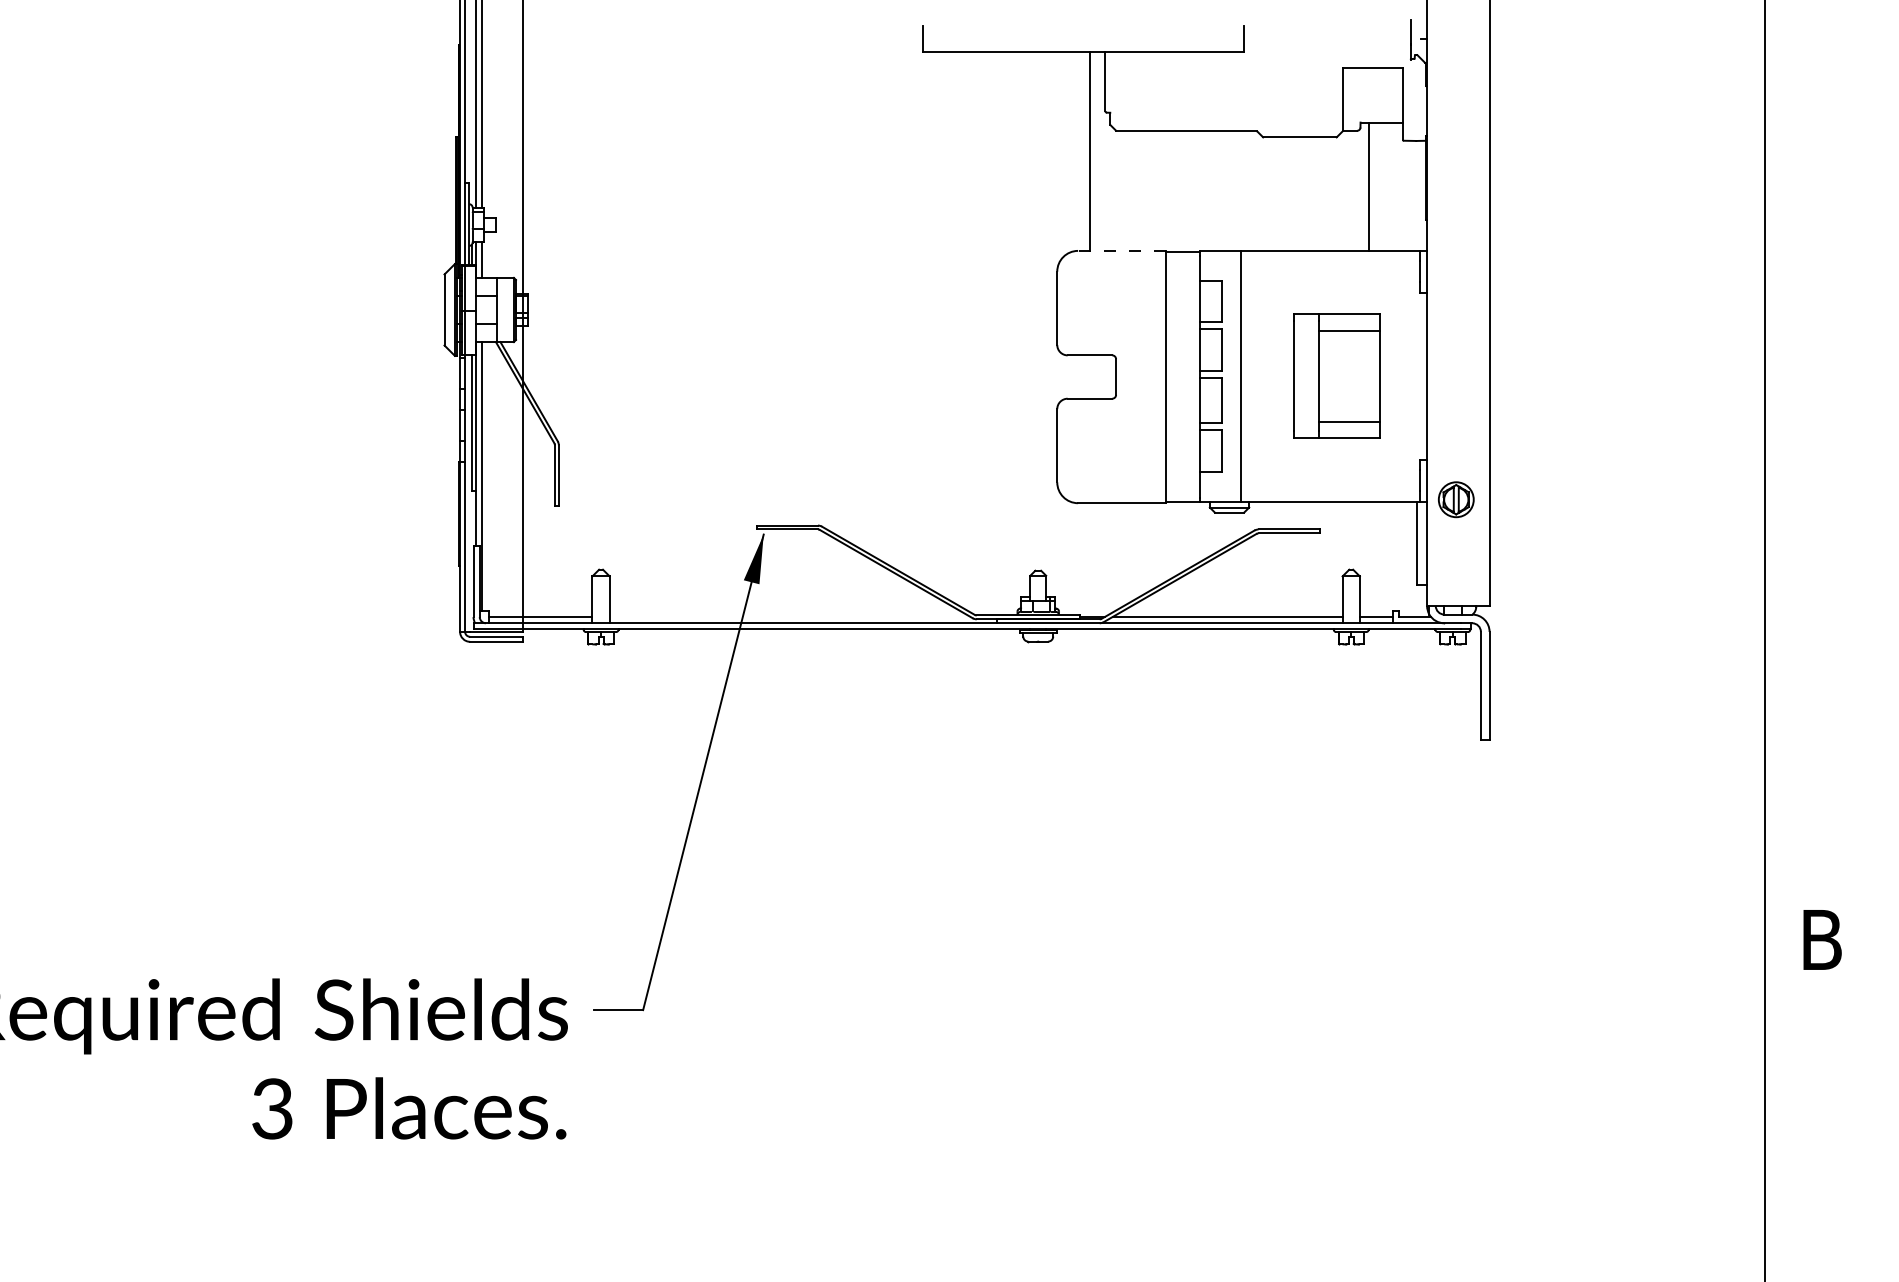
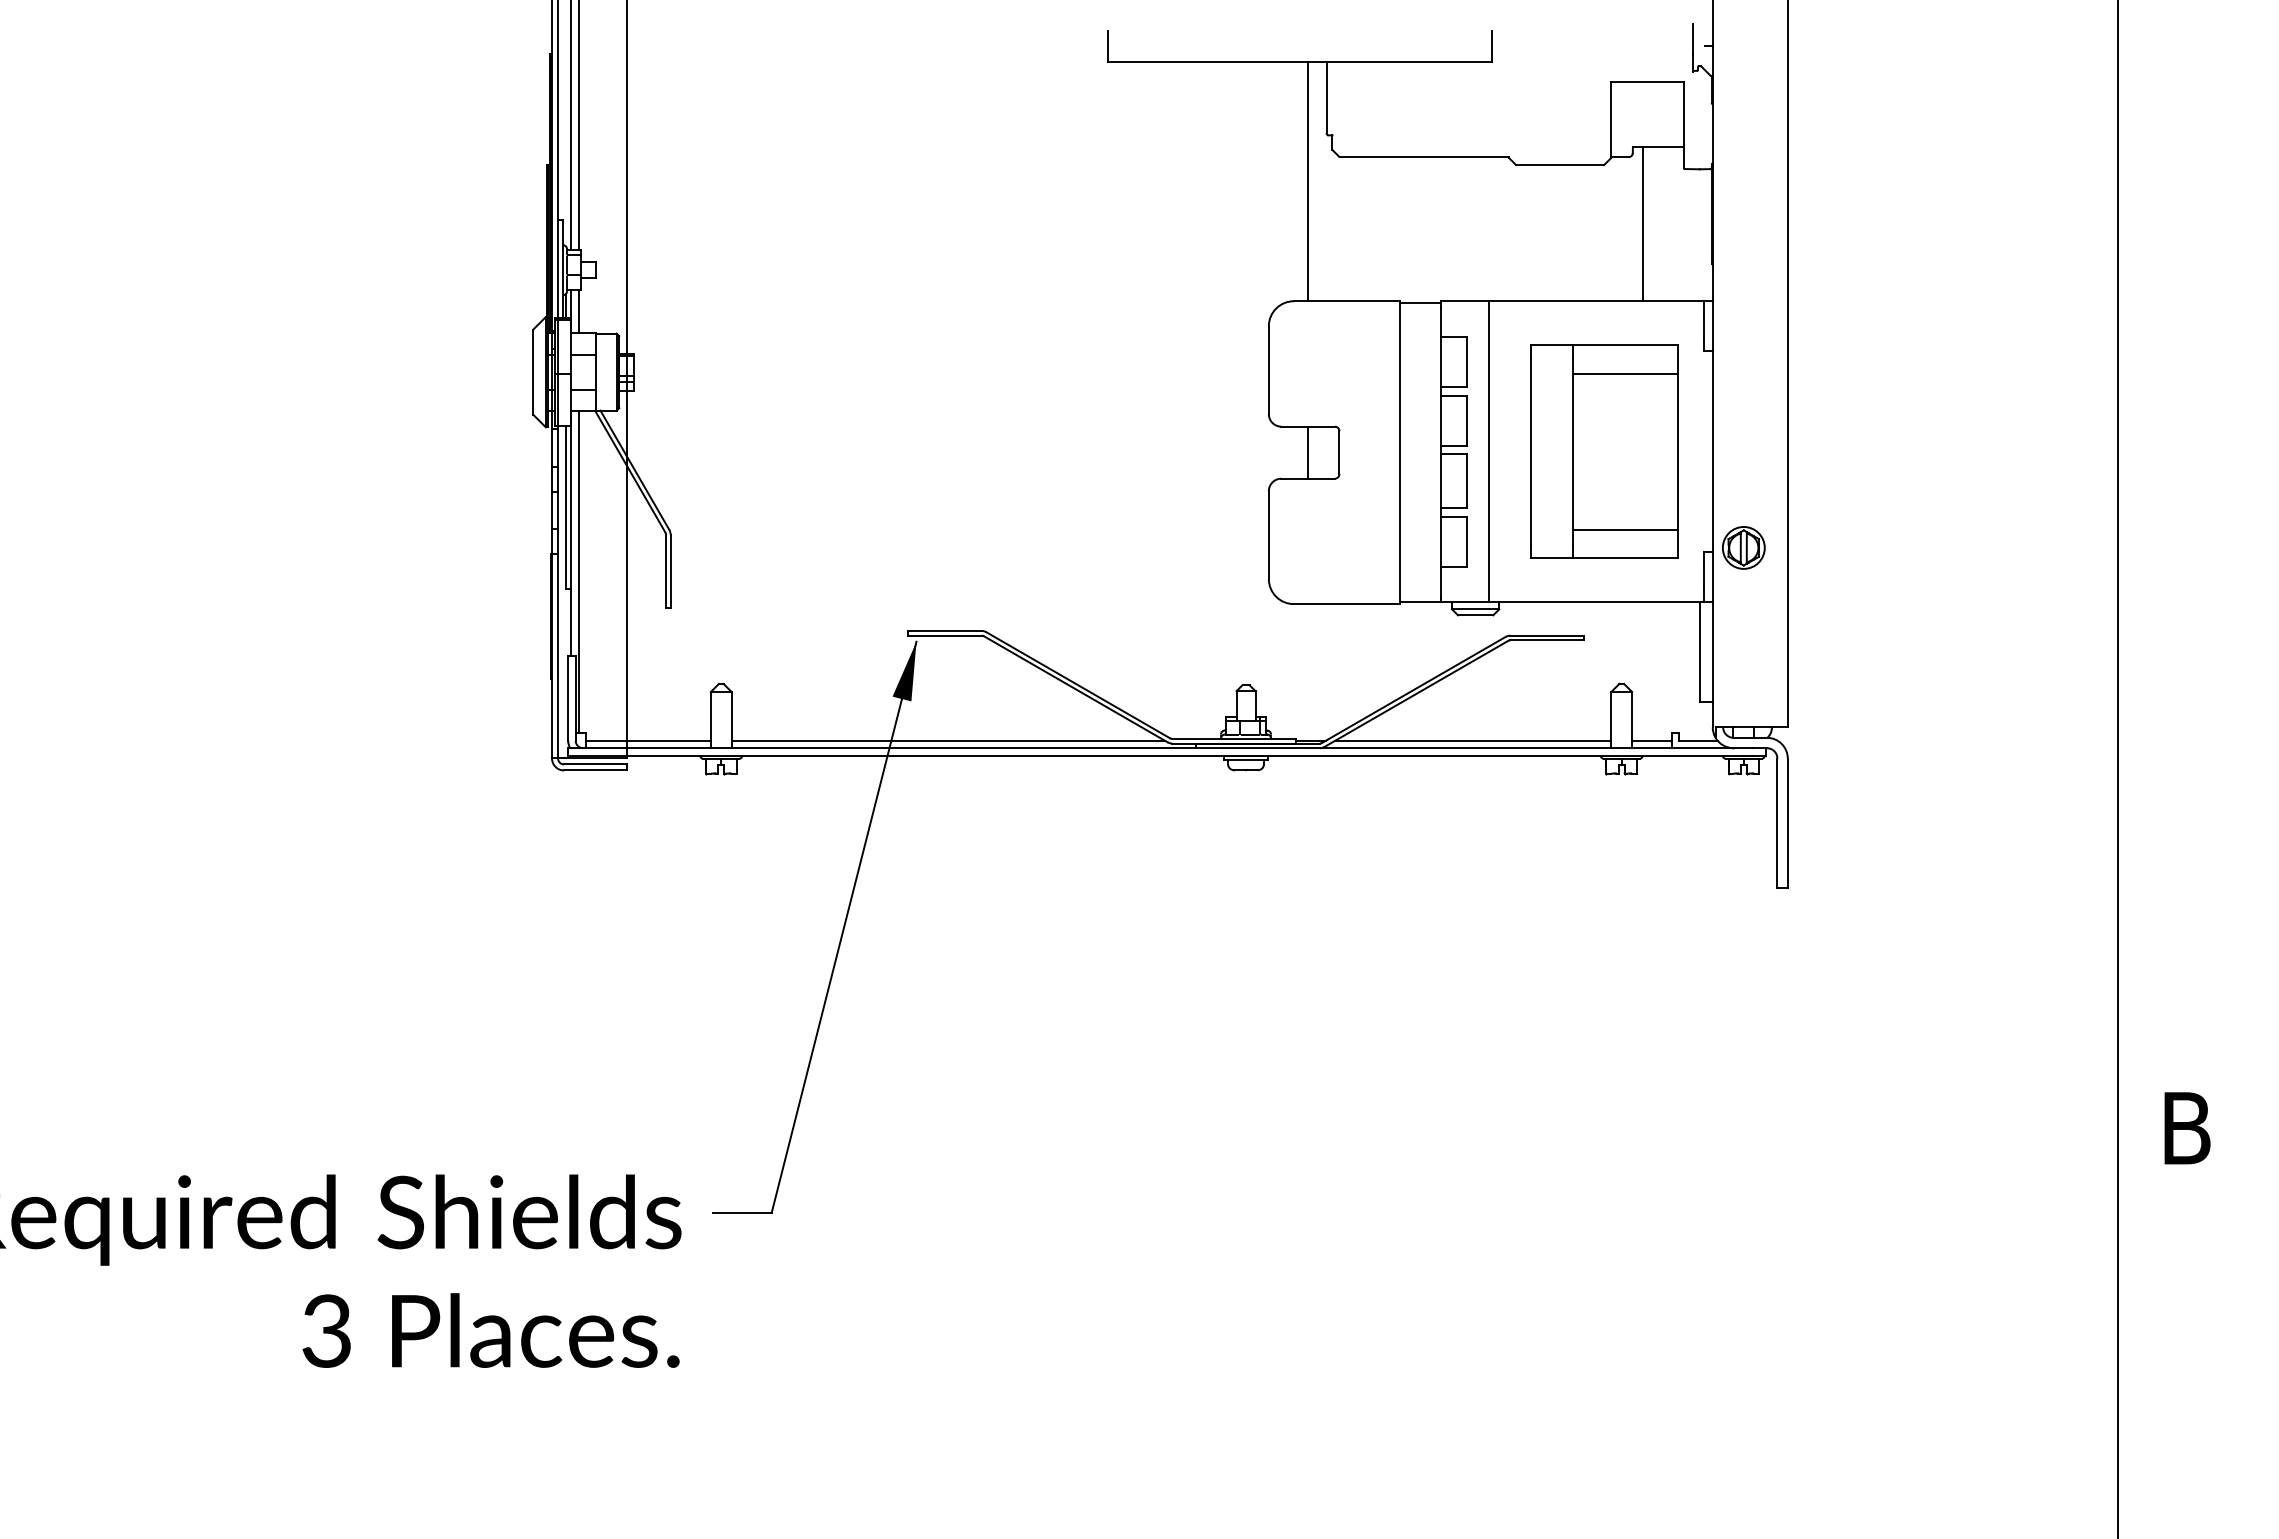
line: (1121, 251) -> (1346, 301), dashed -> solid
line: (1090, 376) -> (1308, 452), added
part: (1336, 376) -> (1604, 451), size x1.43
part: (1456, 499) -> (1743, 547), moved
line: (789, 616) -> (947, 740), added

